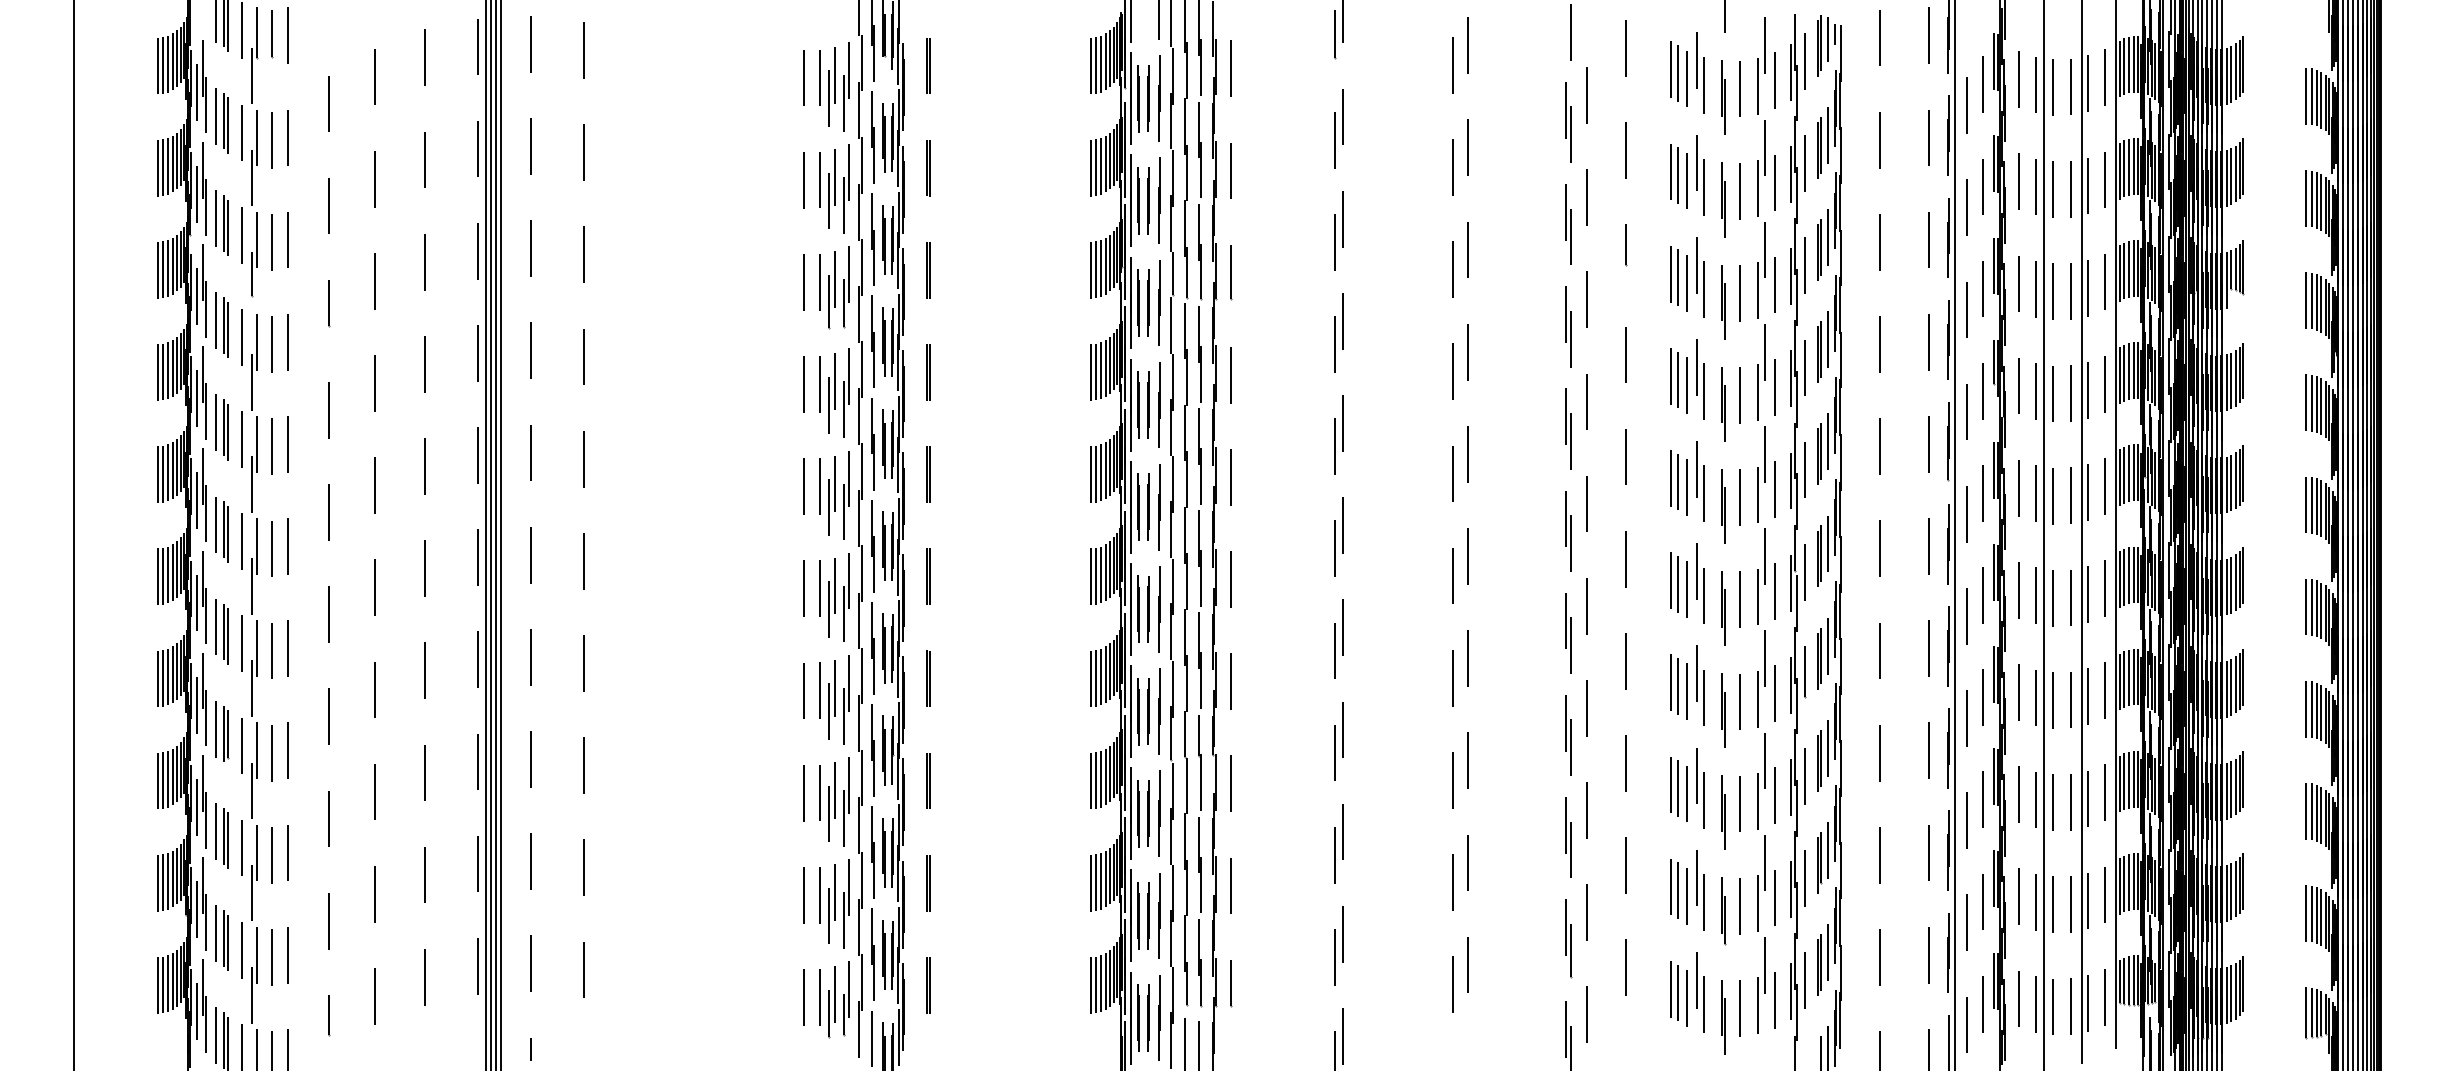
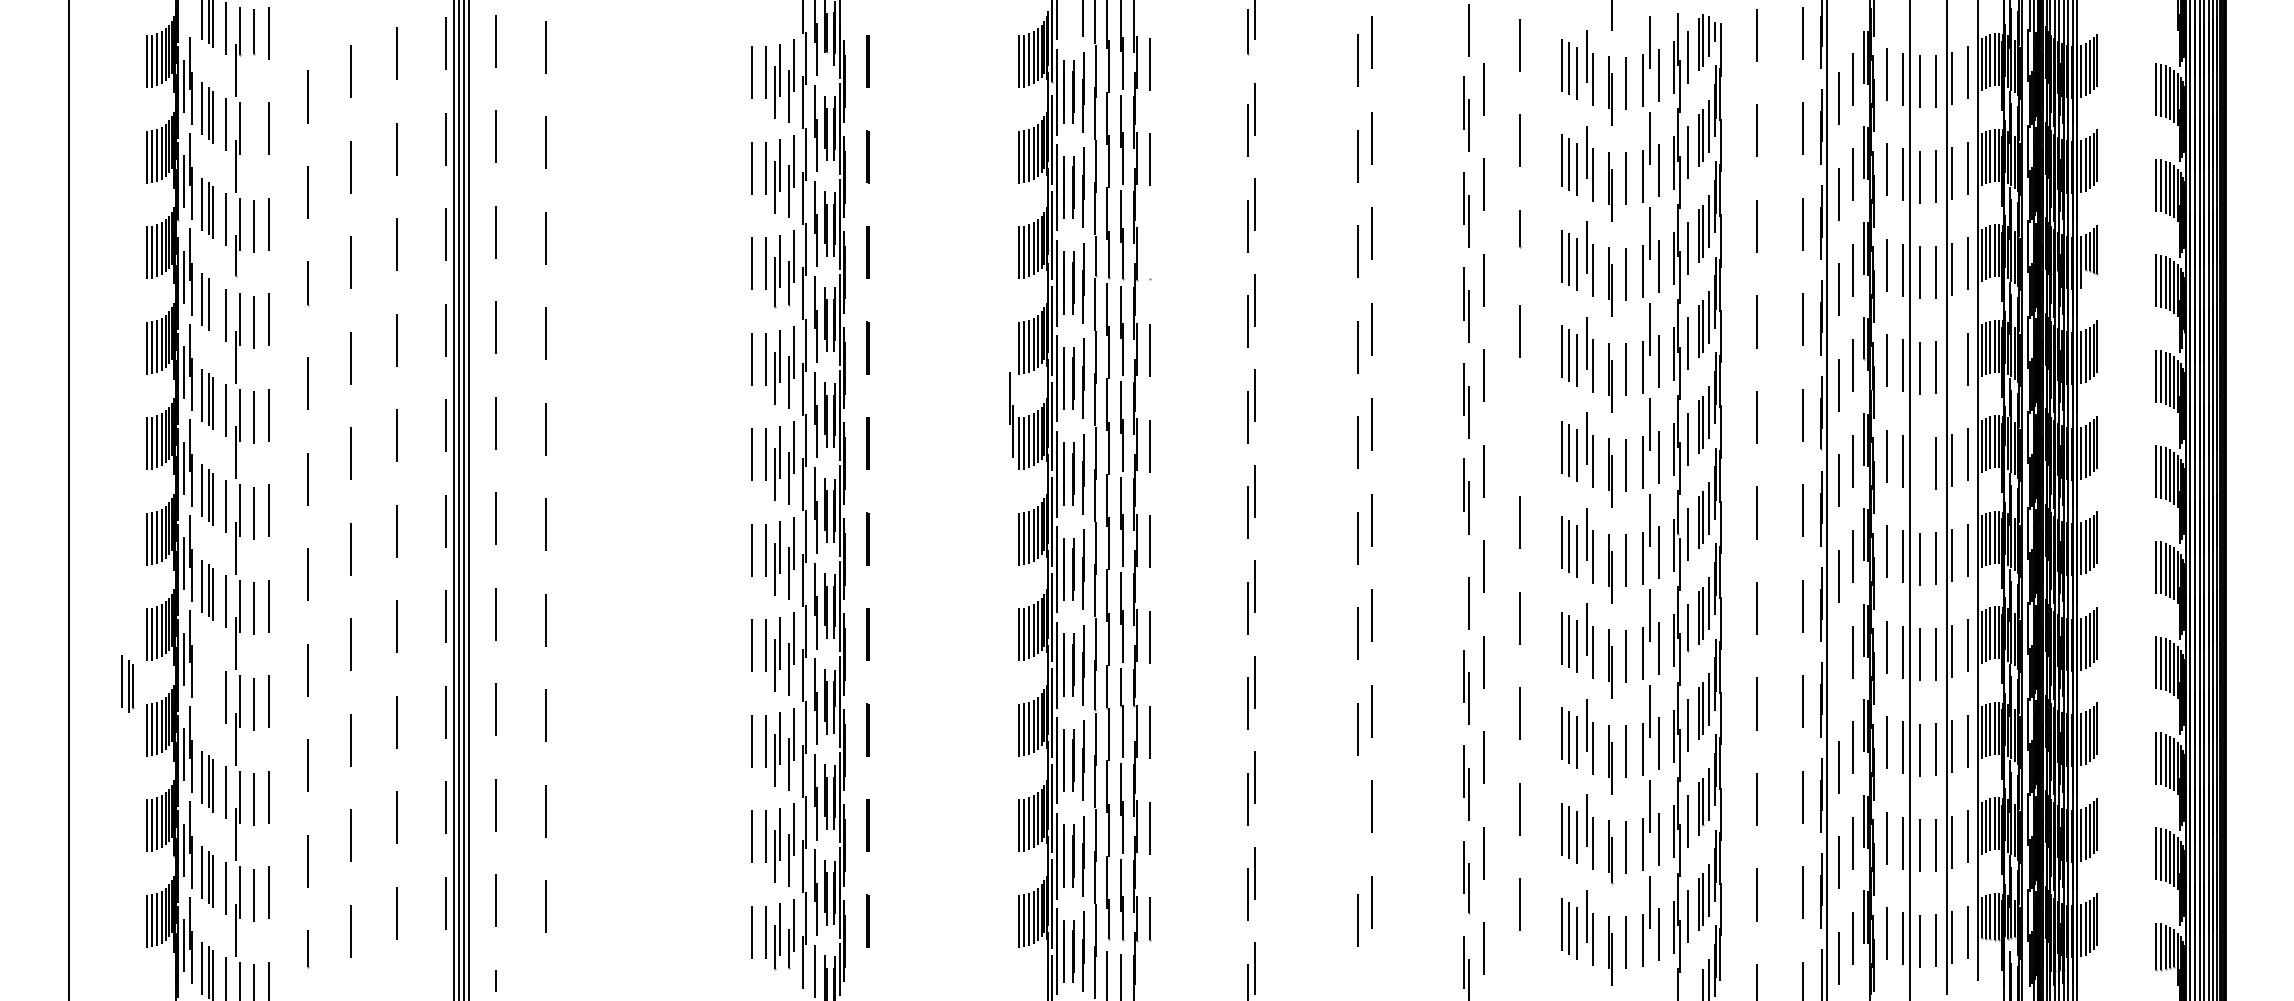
line: (271, 139) -> (253, 130), removed
line: (1230, 271) -> (1150, 253), removed
line: (228, 329) -> (213, 307), removed
line: (2088, 389) -> (1952, 364), removed
part: (1081, 444) -> (1010, 415), added
line: (1626, 456) -> (1520, 426), removed
line: (2053, 495) -> (1919, 463), removed
line: (1566, 620) -> (1464, 579), removed
line: (1967, 718) -> (1839, 671), removed
part: (222, 731) -> (127, 683), moved
line: (1453, 882) -> (1358, 824), removed

